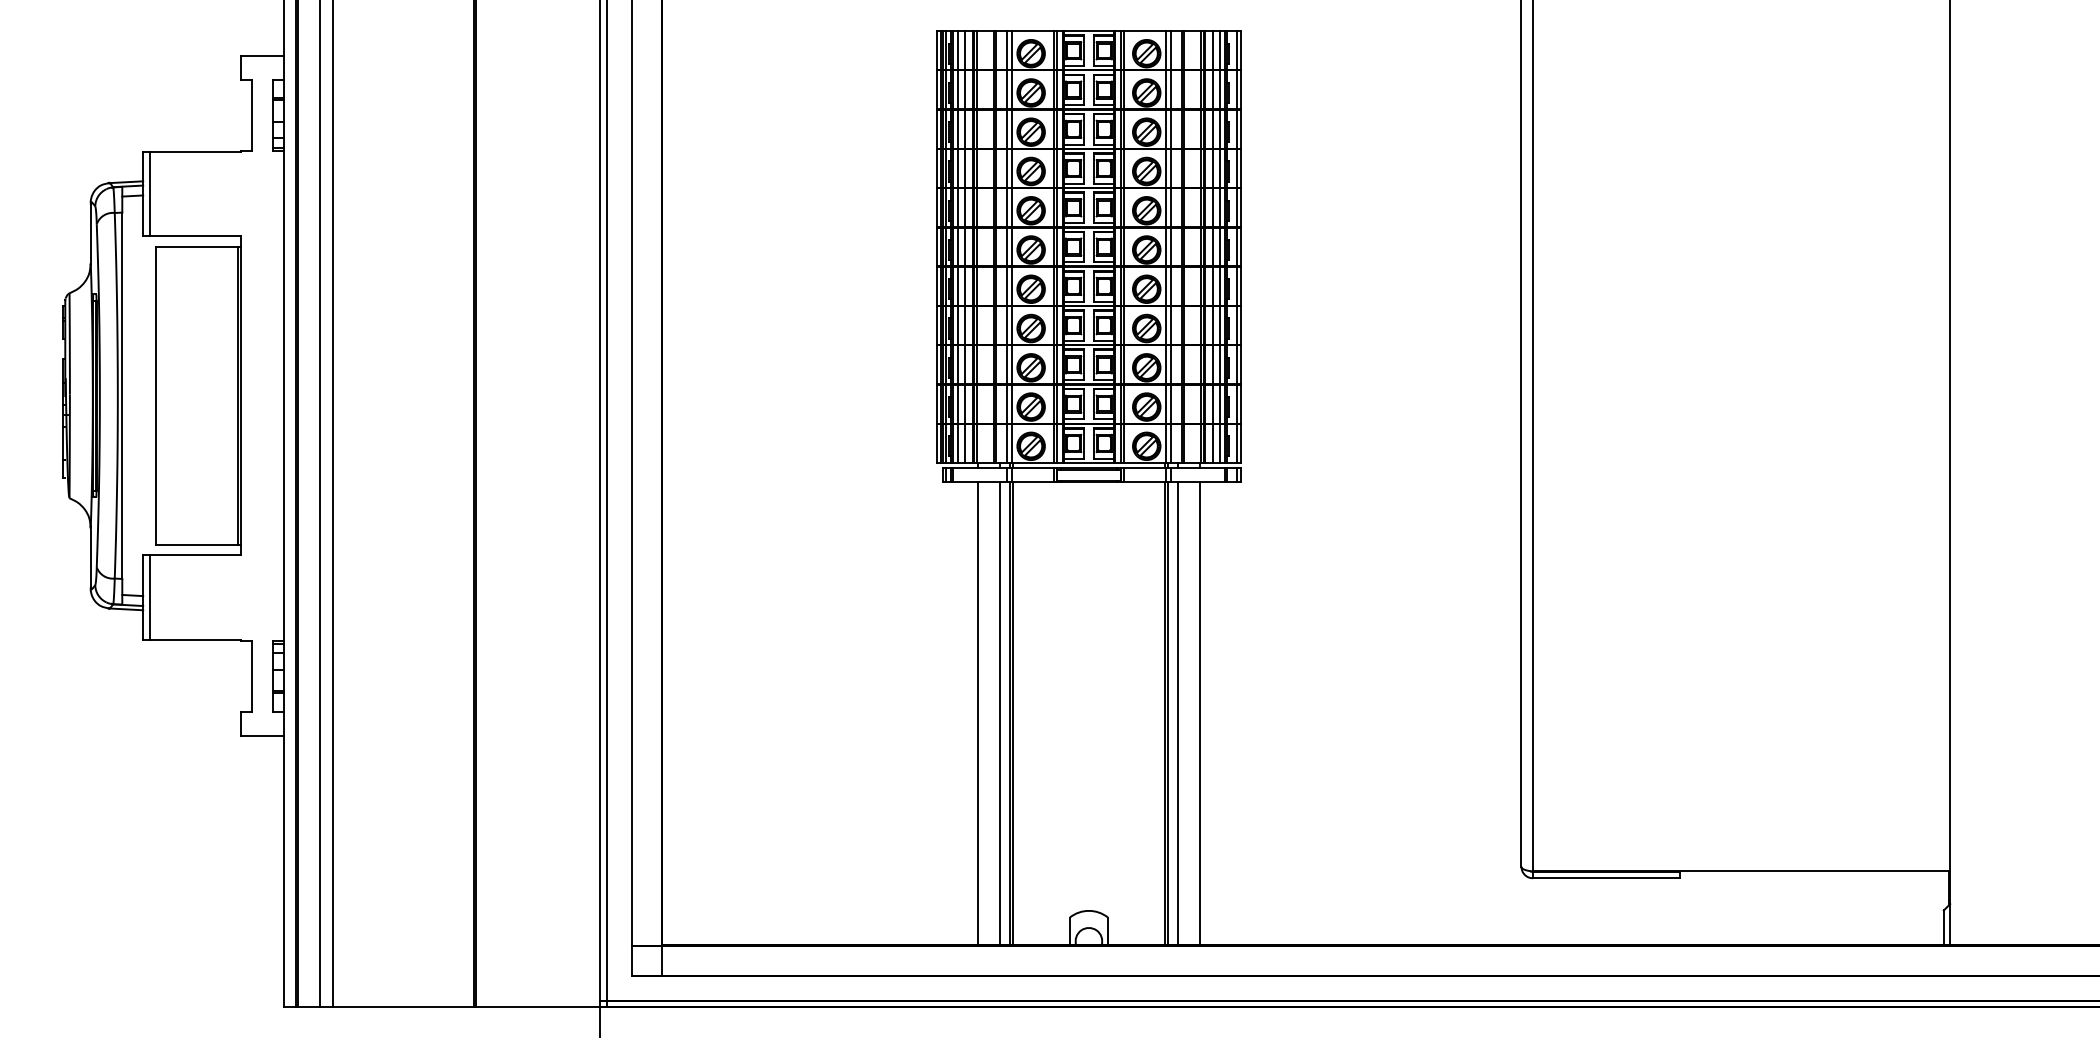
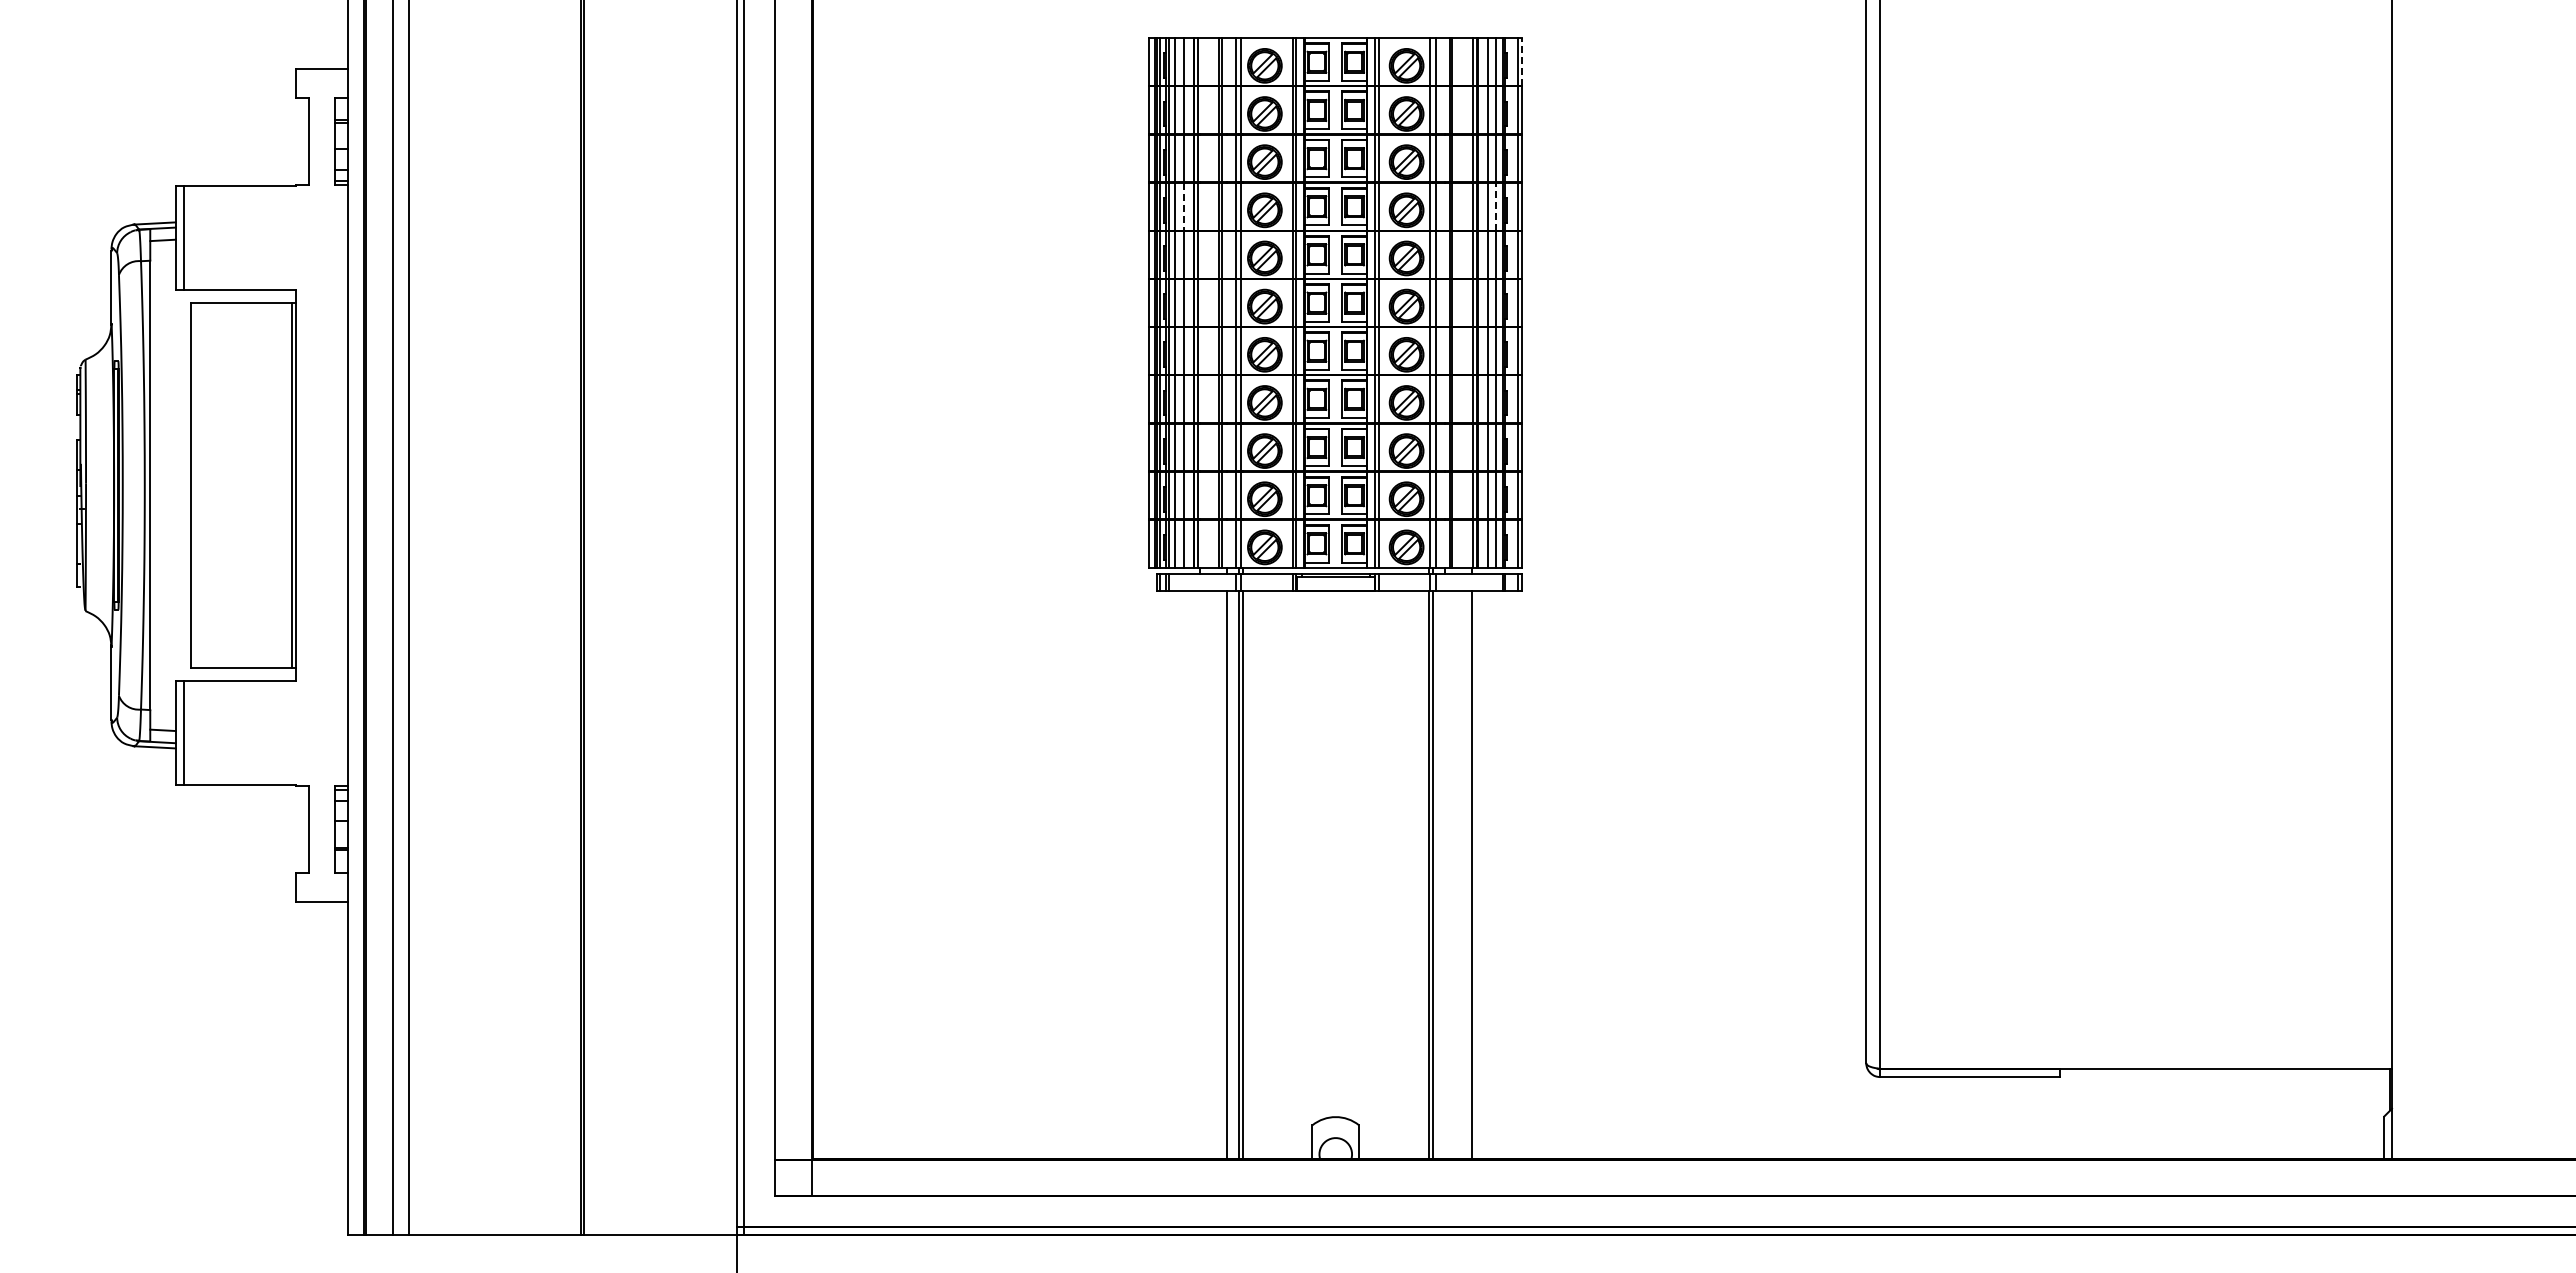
line: (1241, 50) -> (1522, 62), solid -> dashed
line: (964, 168) -> (1183, 206), solid -> dashed
line: (1220, 168) -> (1496, 206), solid -> dashed
line: (977, 713) -> (1199, 875), removed
line: (1177, 713) -> (1444, 875), removed

